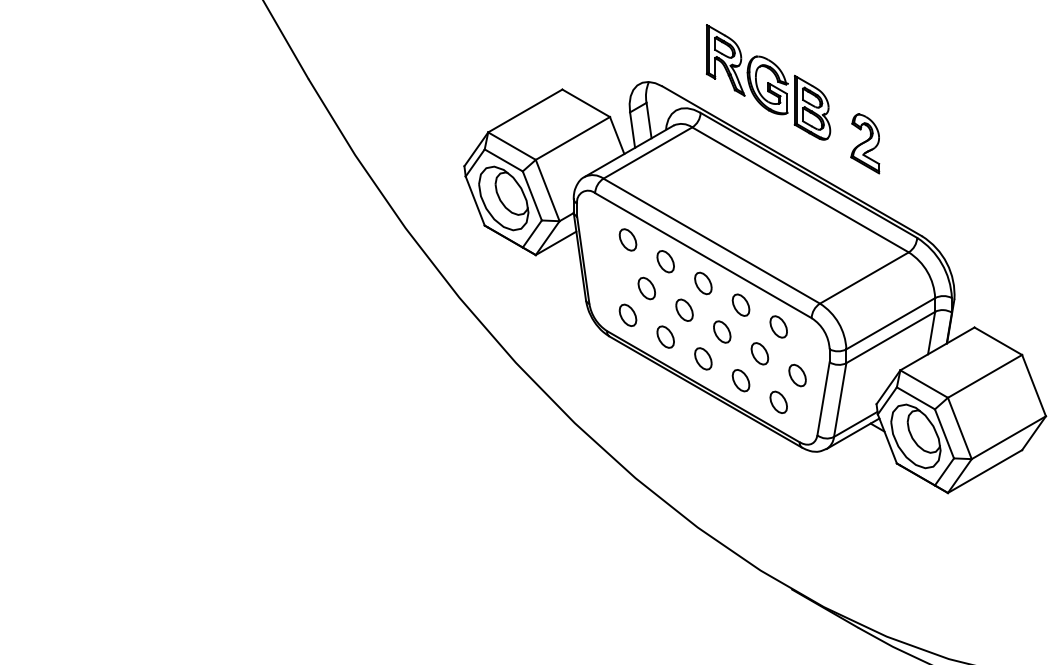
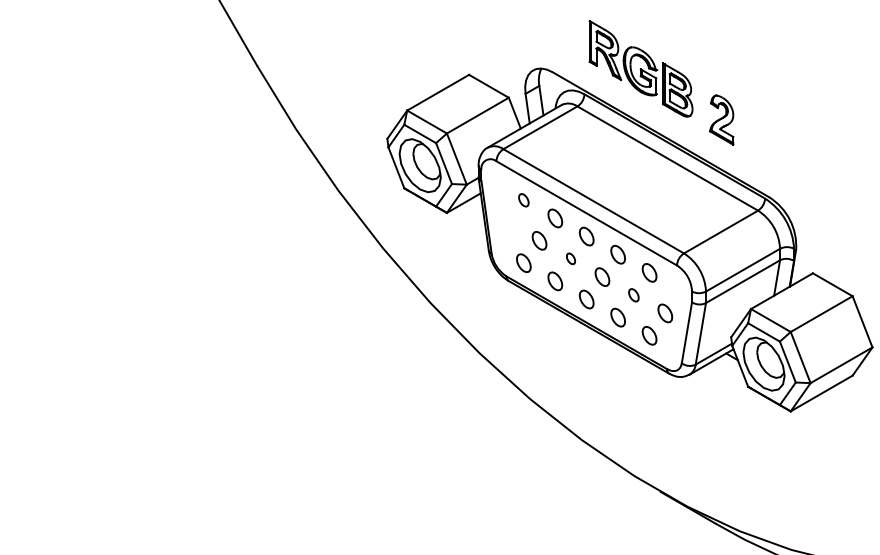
part: (627, 239) -> (523, 199), size x0.7
part: (684, 309) -> (570, 258), size x0.6
part: (759, 353) -> (633, 295), size x0.7

